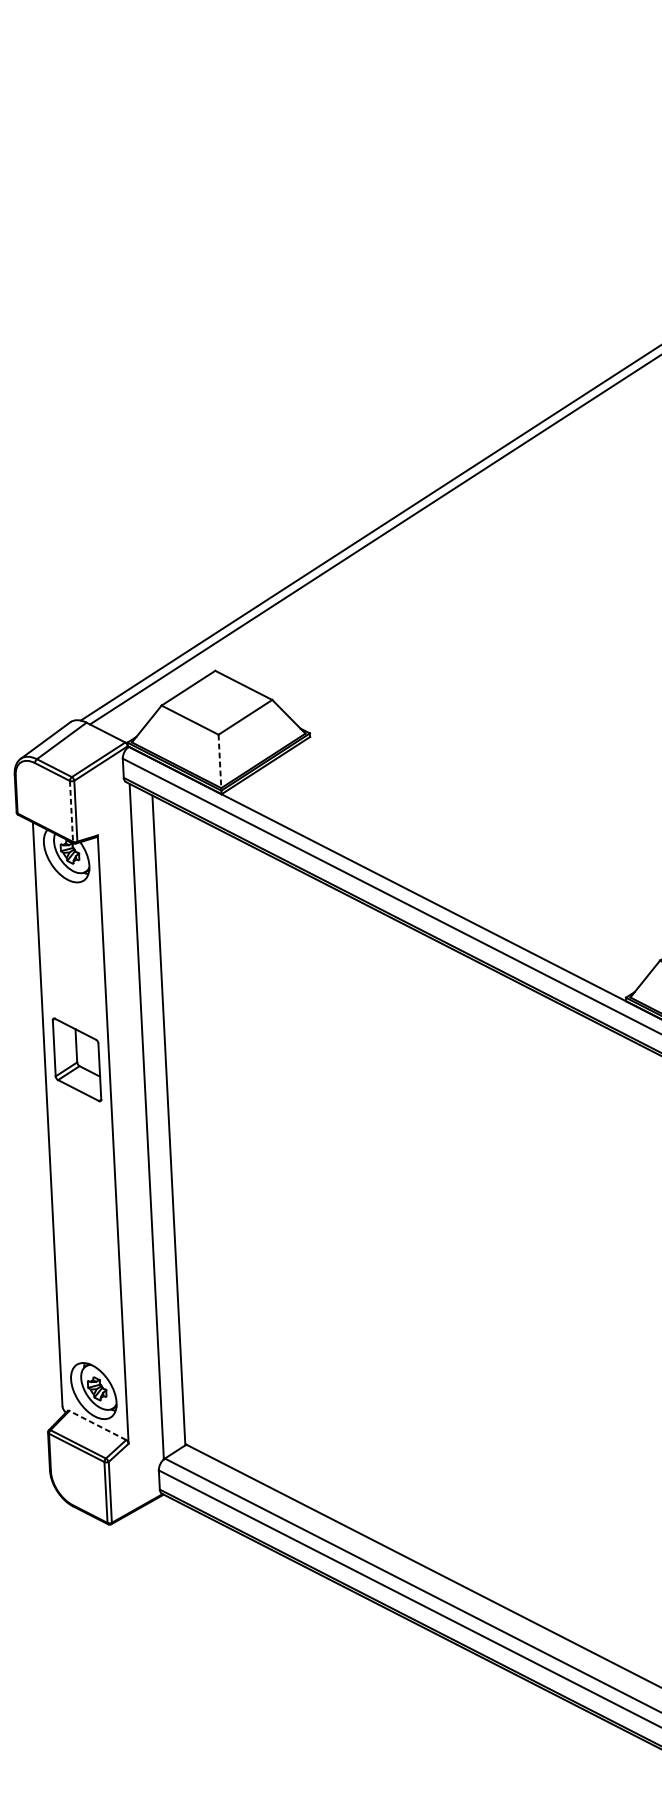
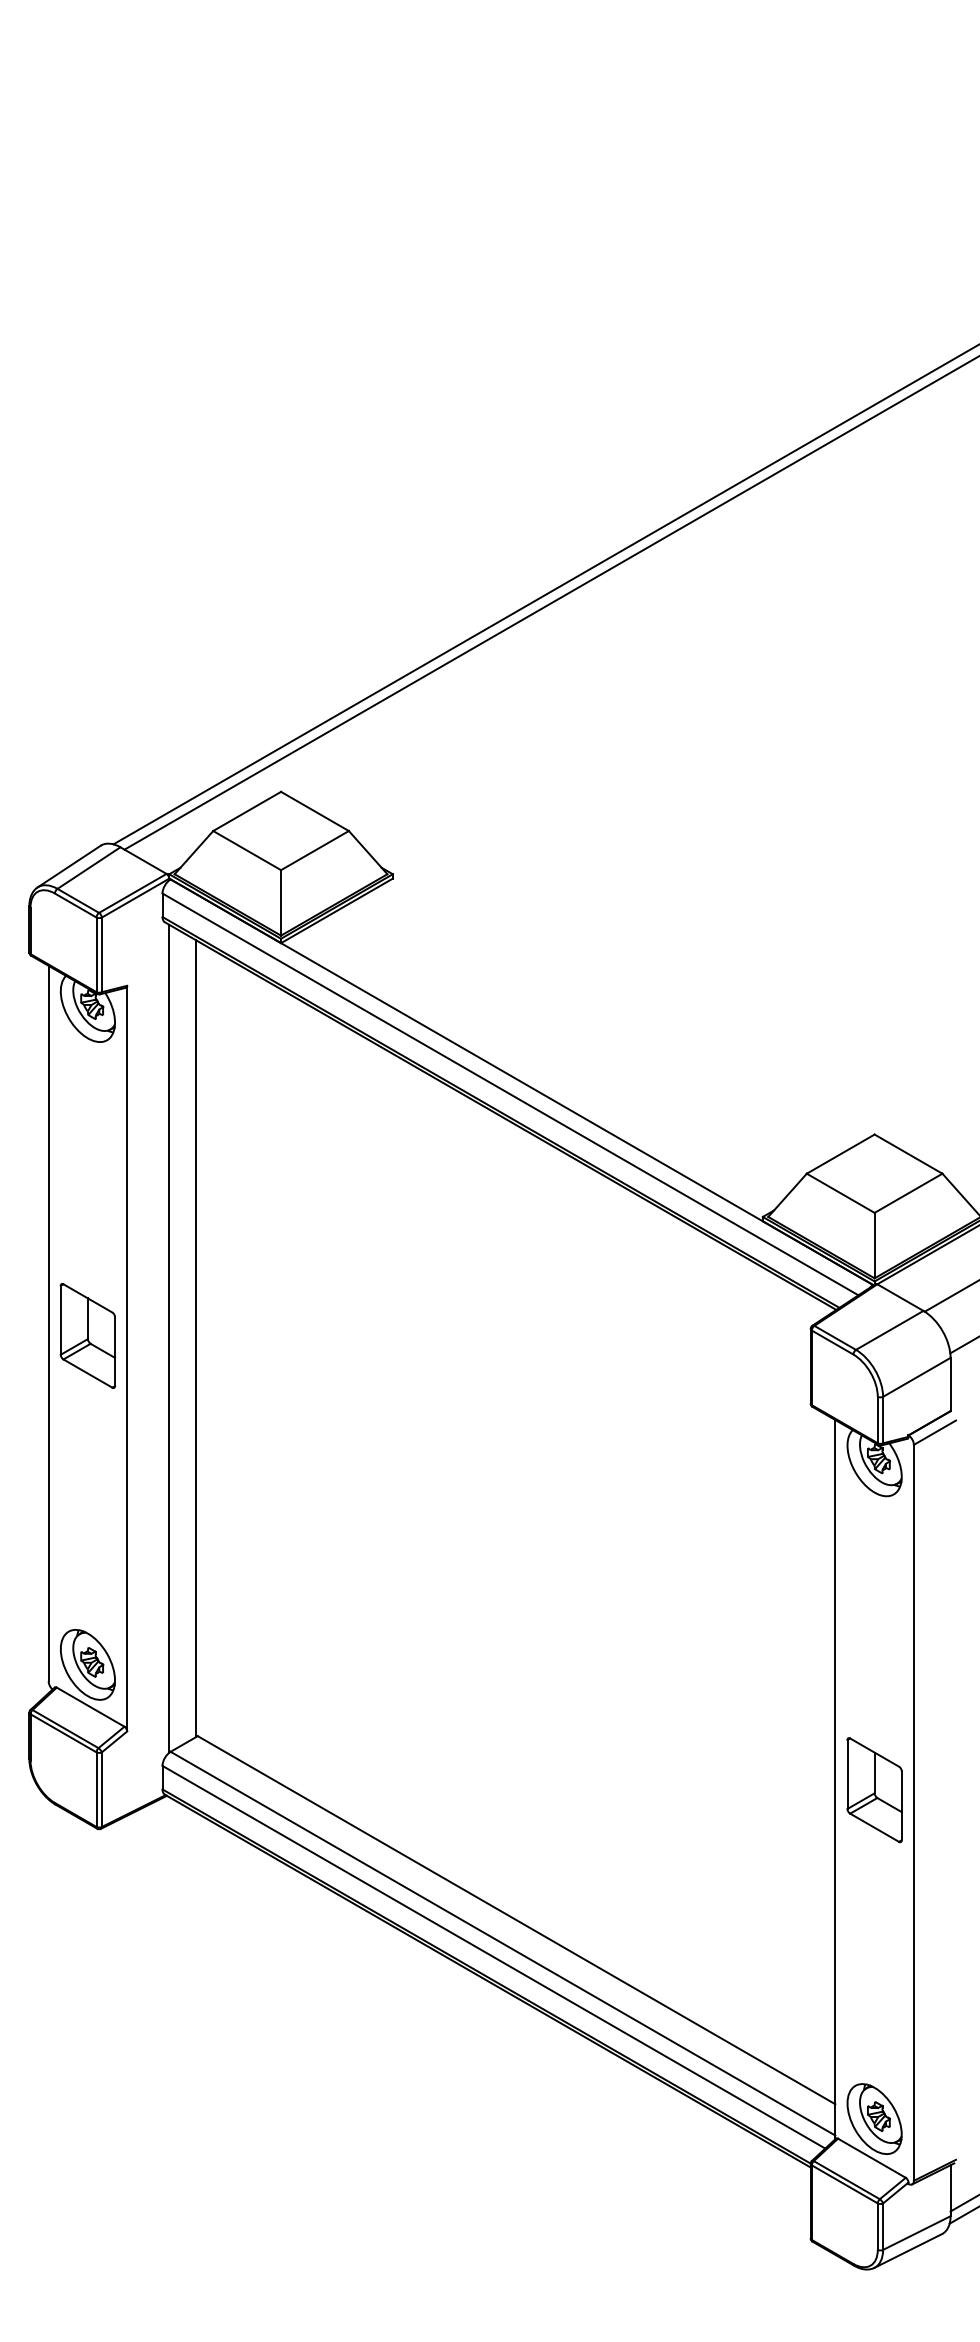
line: (220, 761) -> (281, 902), dashed -> solid
line: (71, 811) -> (96, 955), dashed -> solid
part: (76, 1059) -> (87, 1335), moved
line: (97, 1424) -> (90, 1706), dashed -> solid

